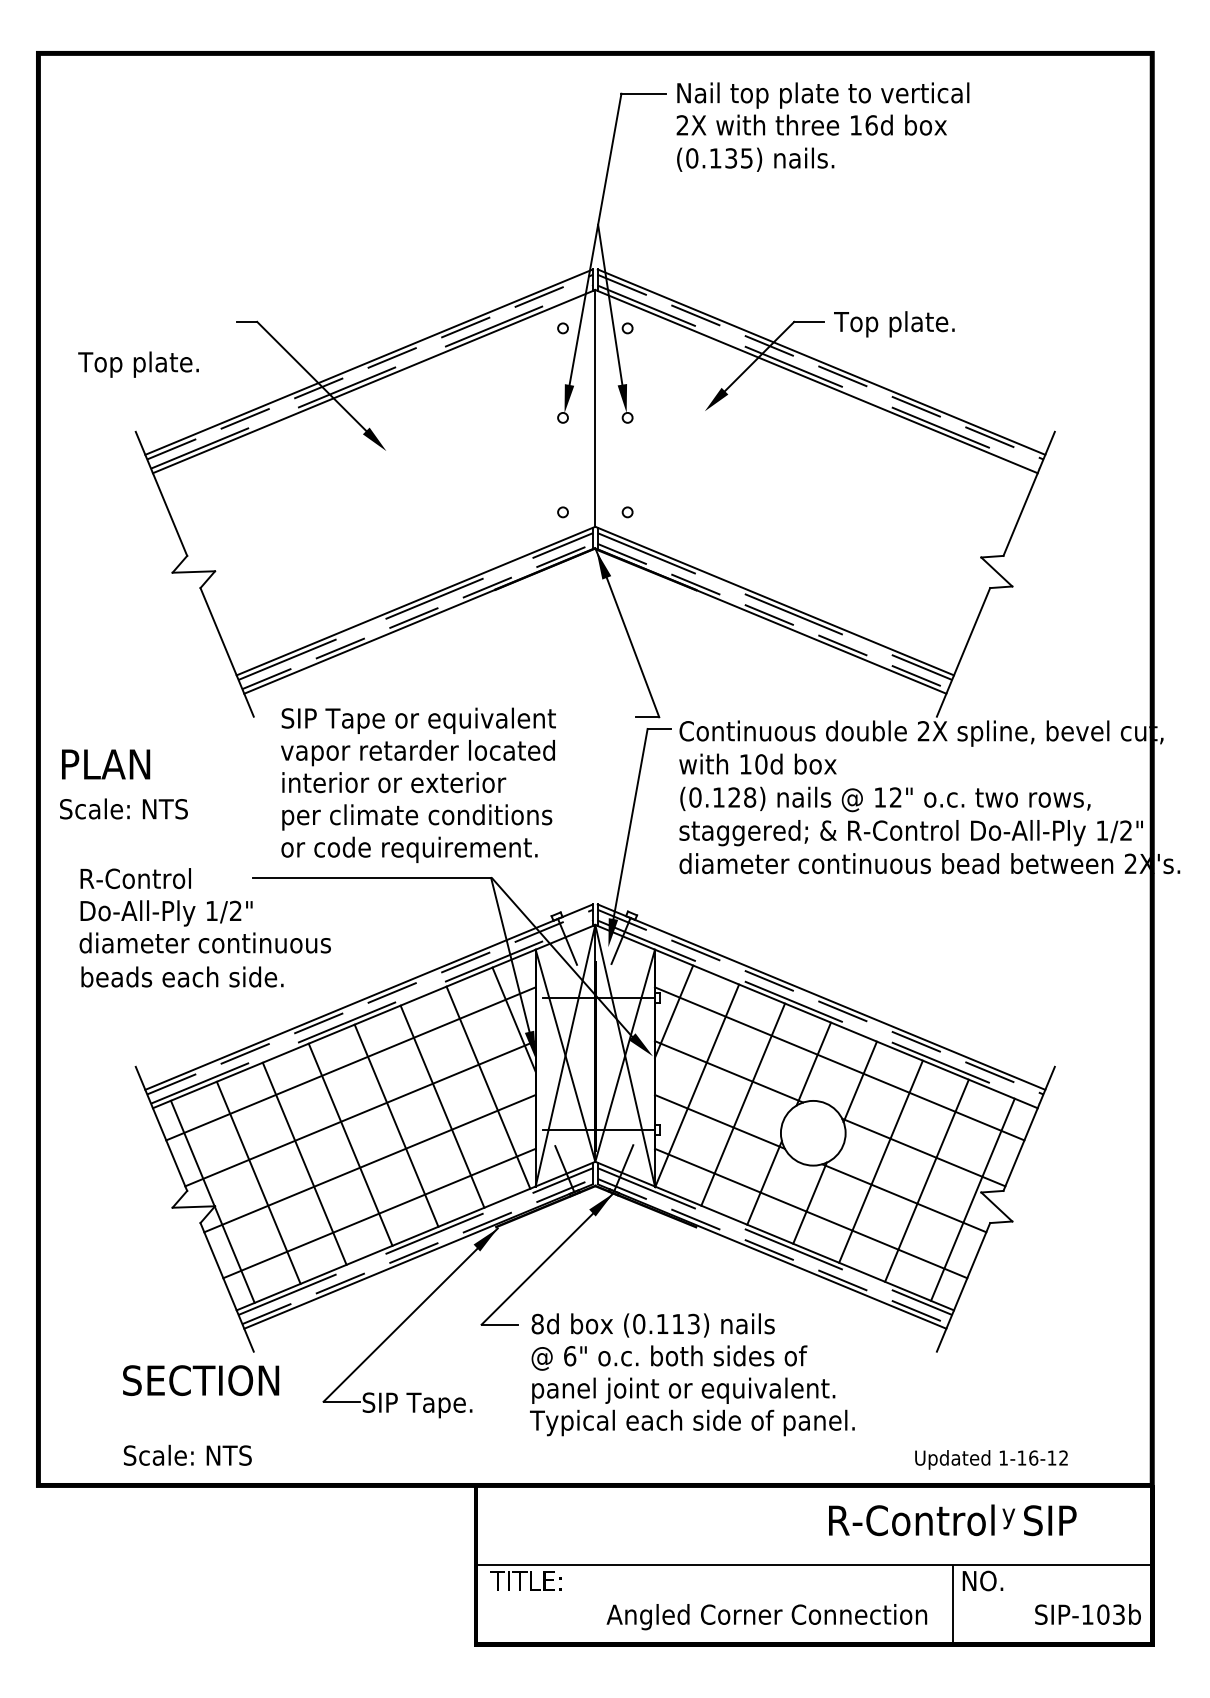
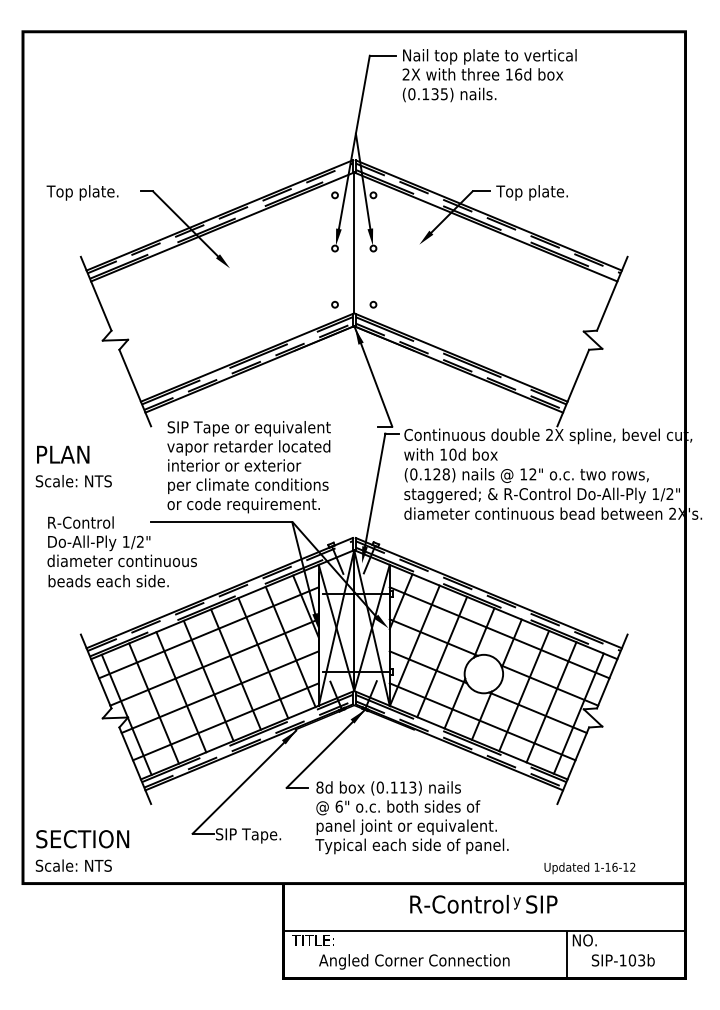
text: (138, 363) -> (82, 192), moved
text: (200, 1381) -> (82, 839), moved
text: (187, 1455) -> (73, 865), moved
text: (952, 1520) -> (483, 904), moved
text: (1086, 1614) -> (622, 960), moved
text: (767, 1616) -> (414, 961), moved

